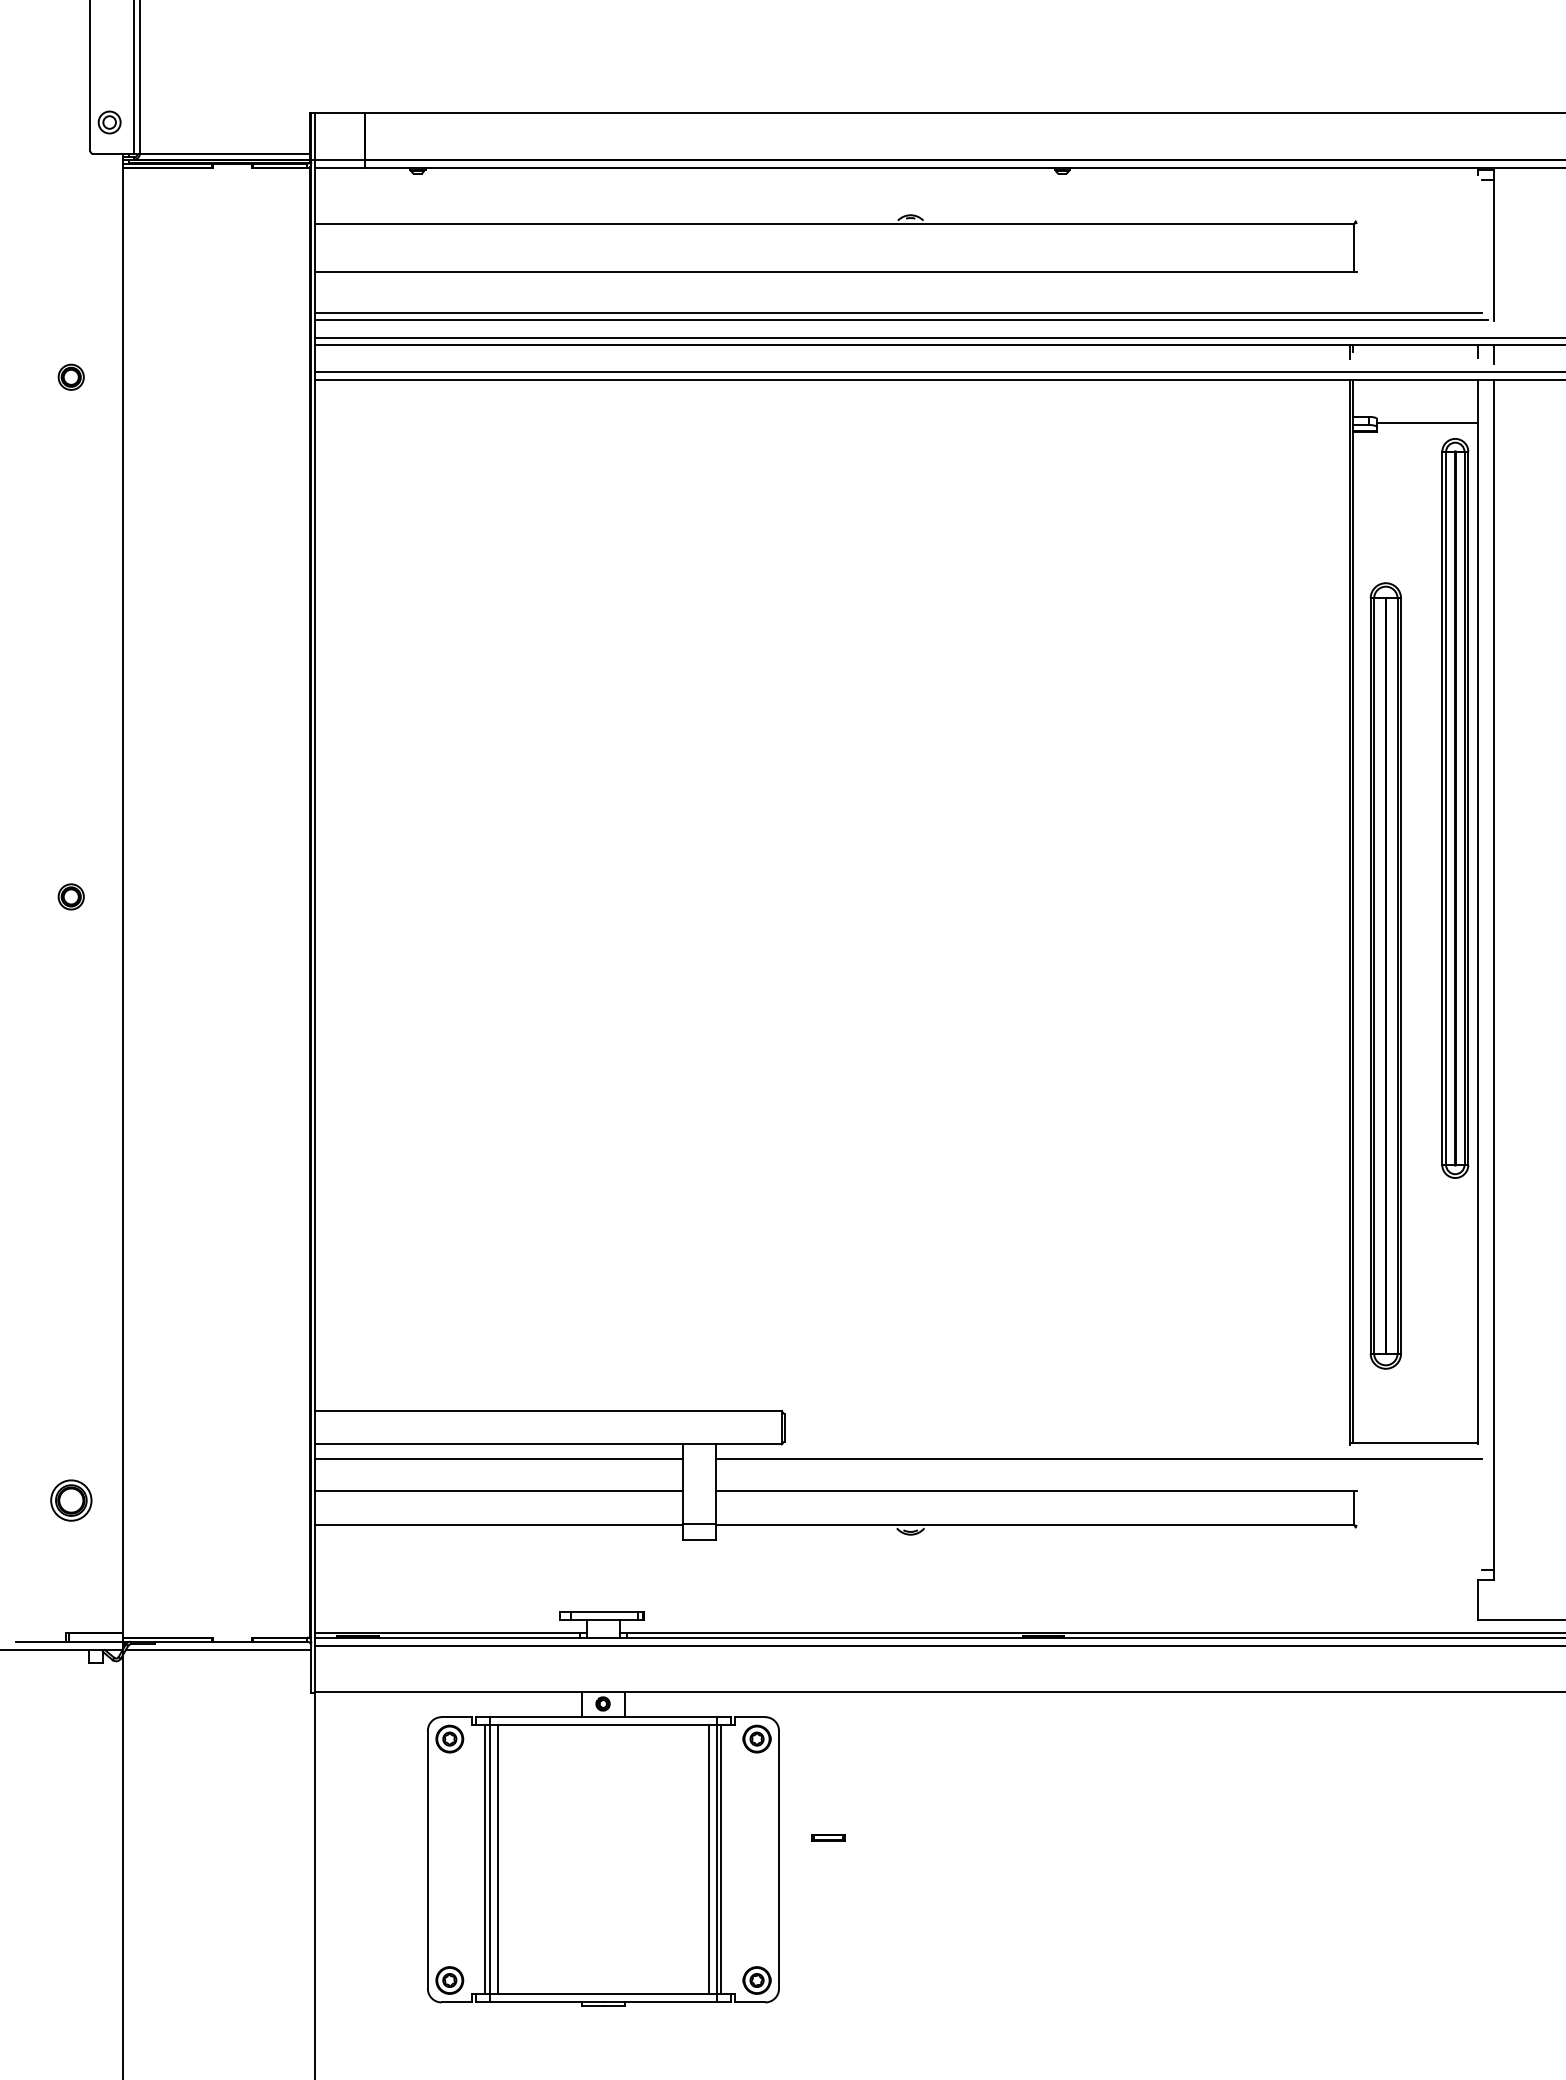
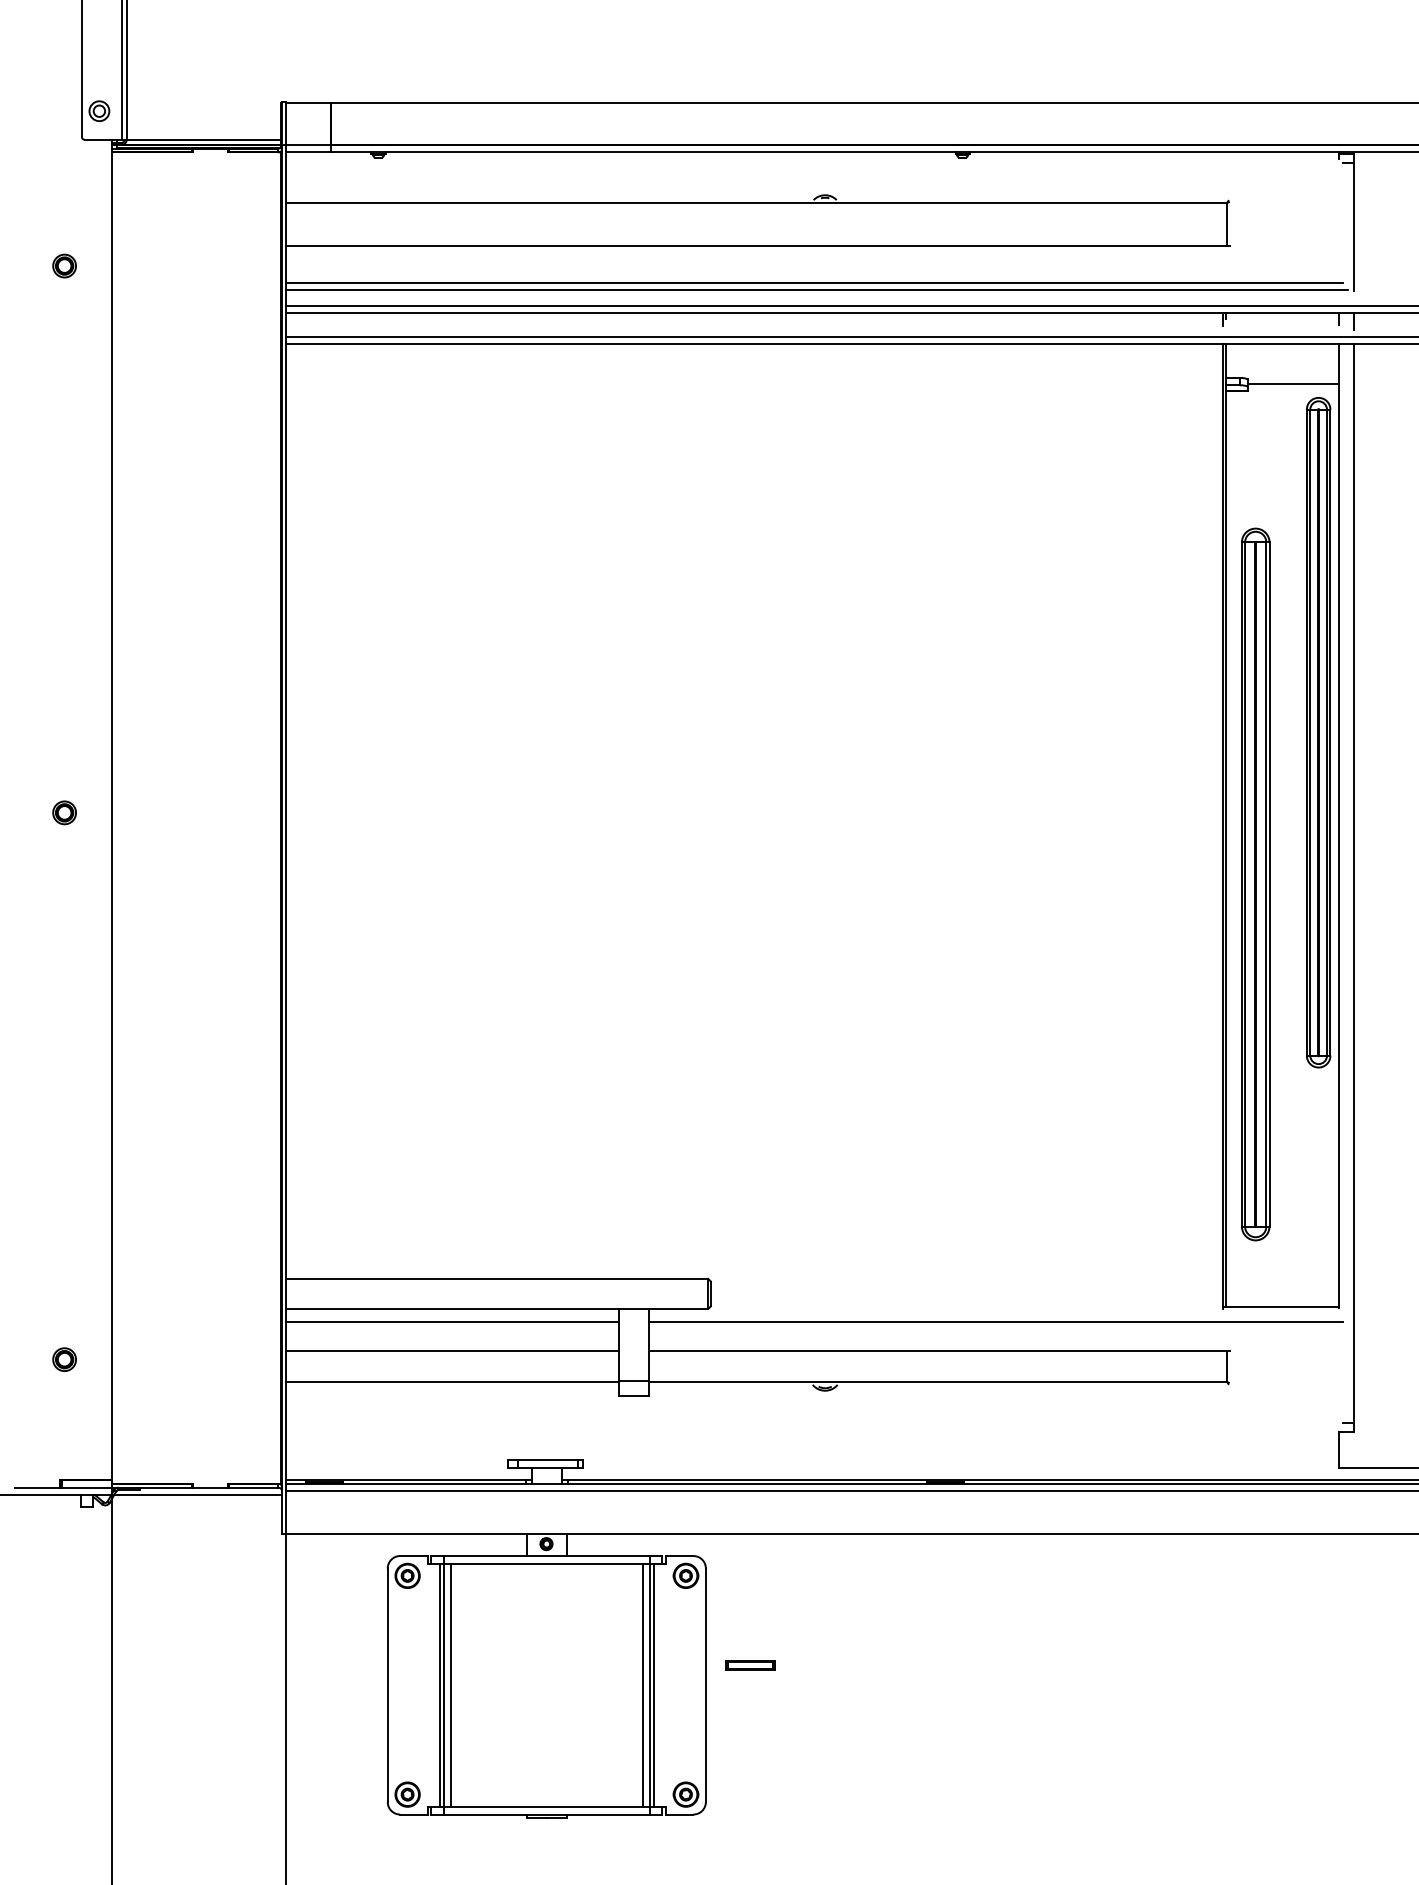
part: (71, 376) -> (64, 265), moved
part: (71, 1500) -> (64, 1359), size x0.62
part: (828, 1837) -> (750, 1665), size x1.67

